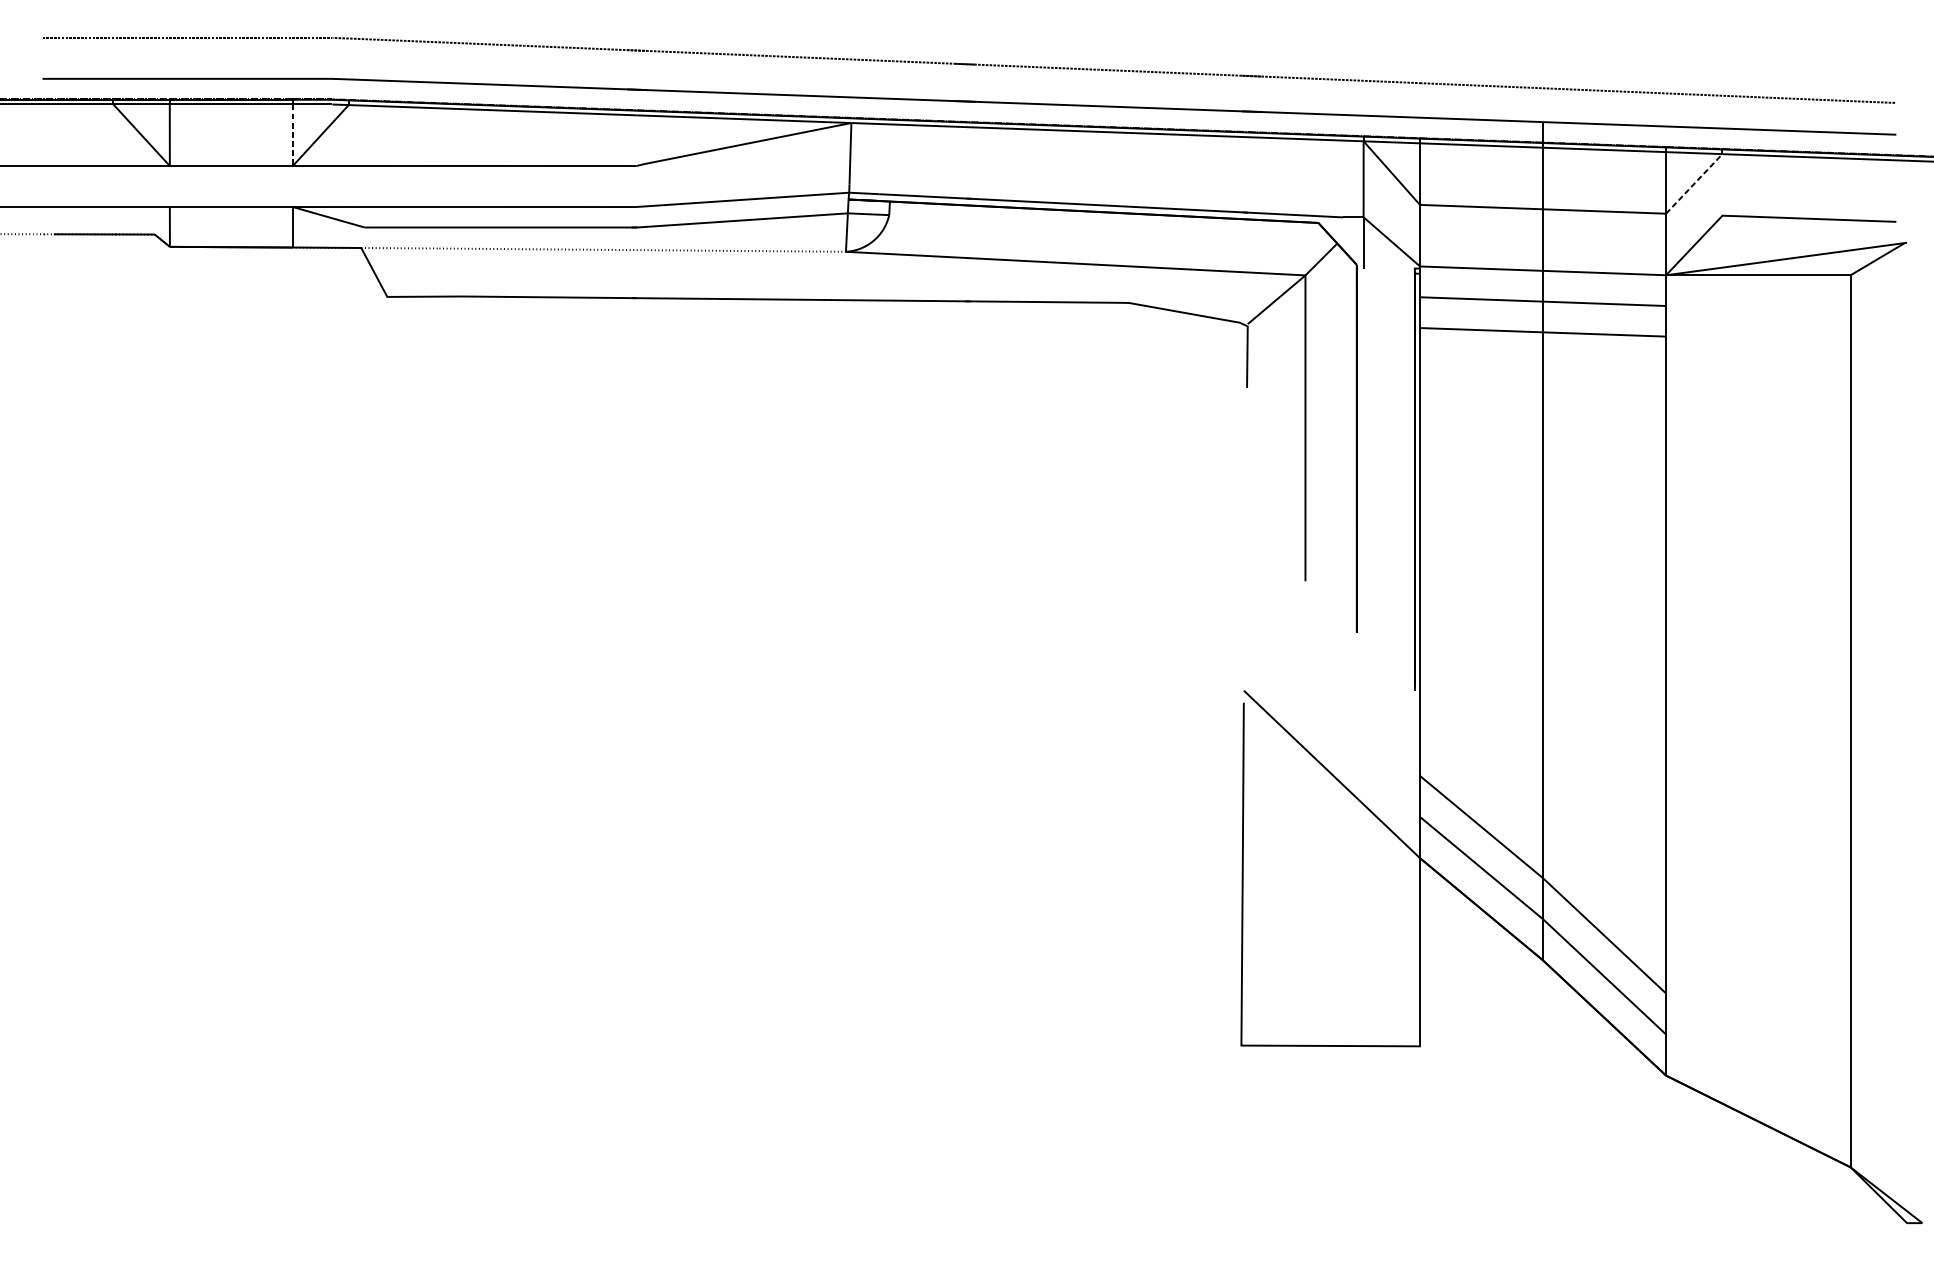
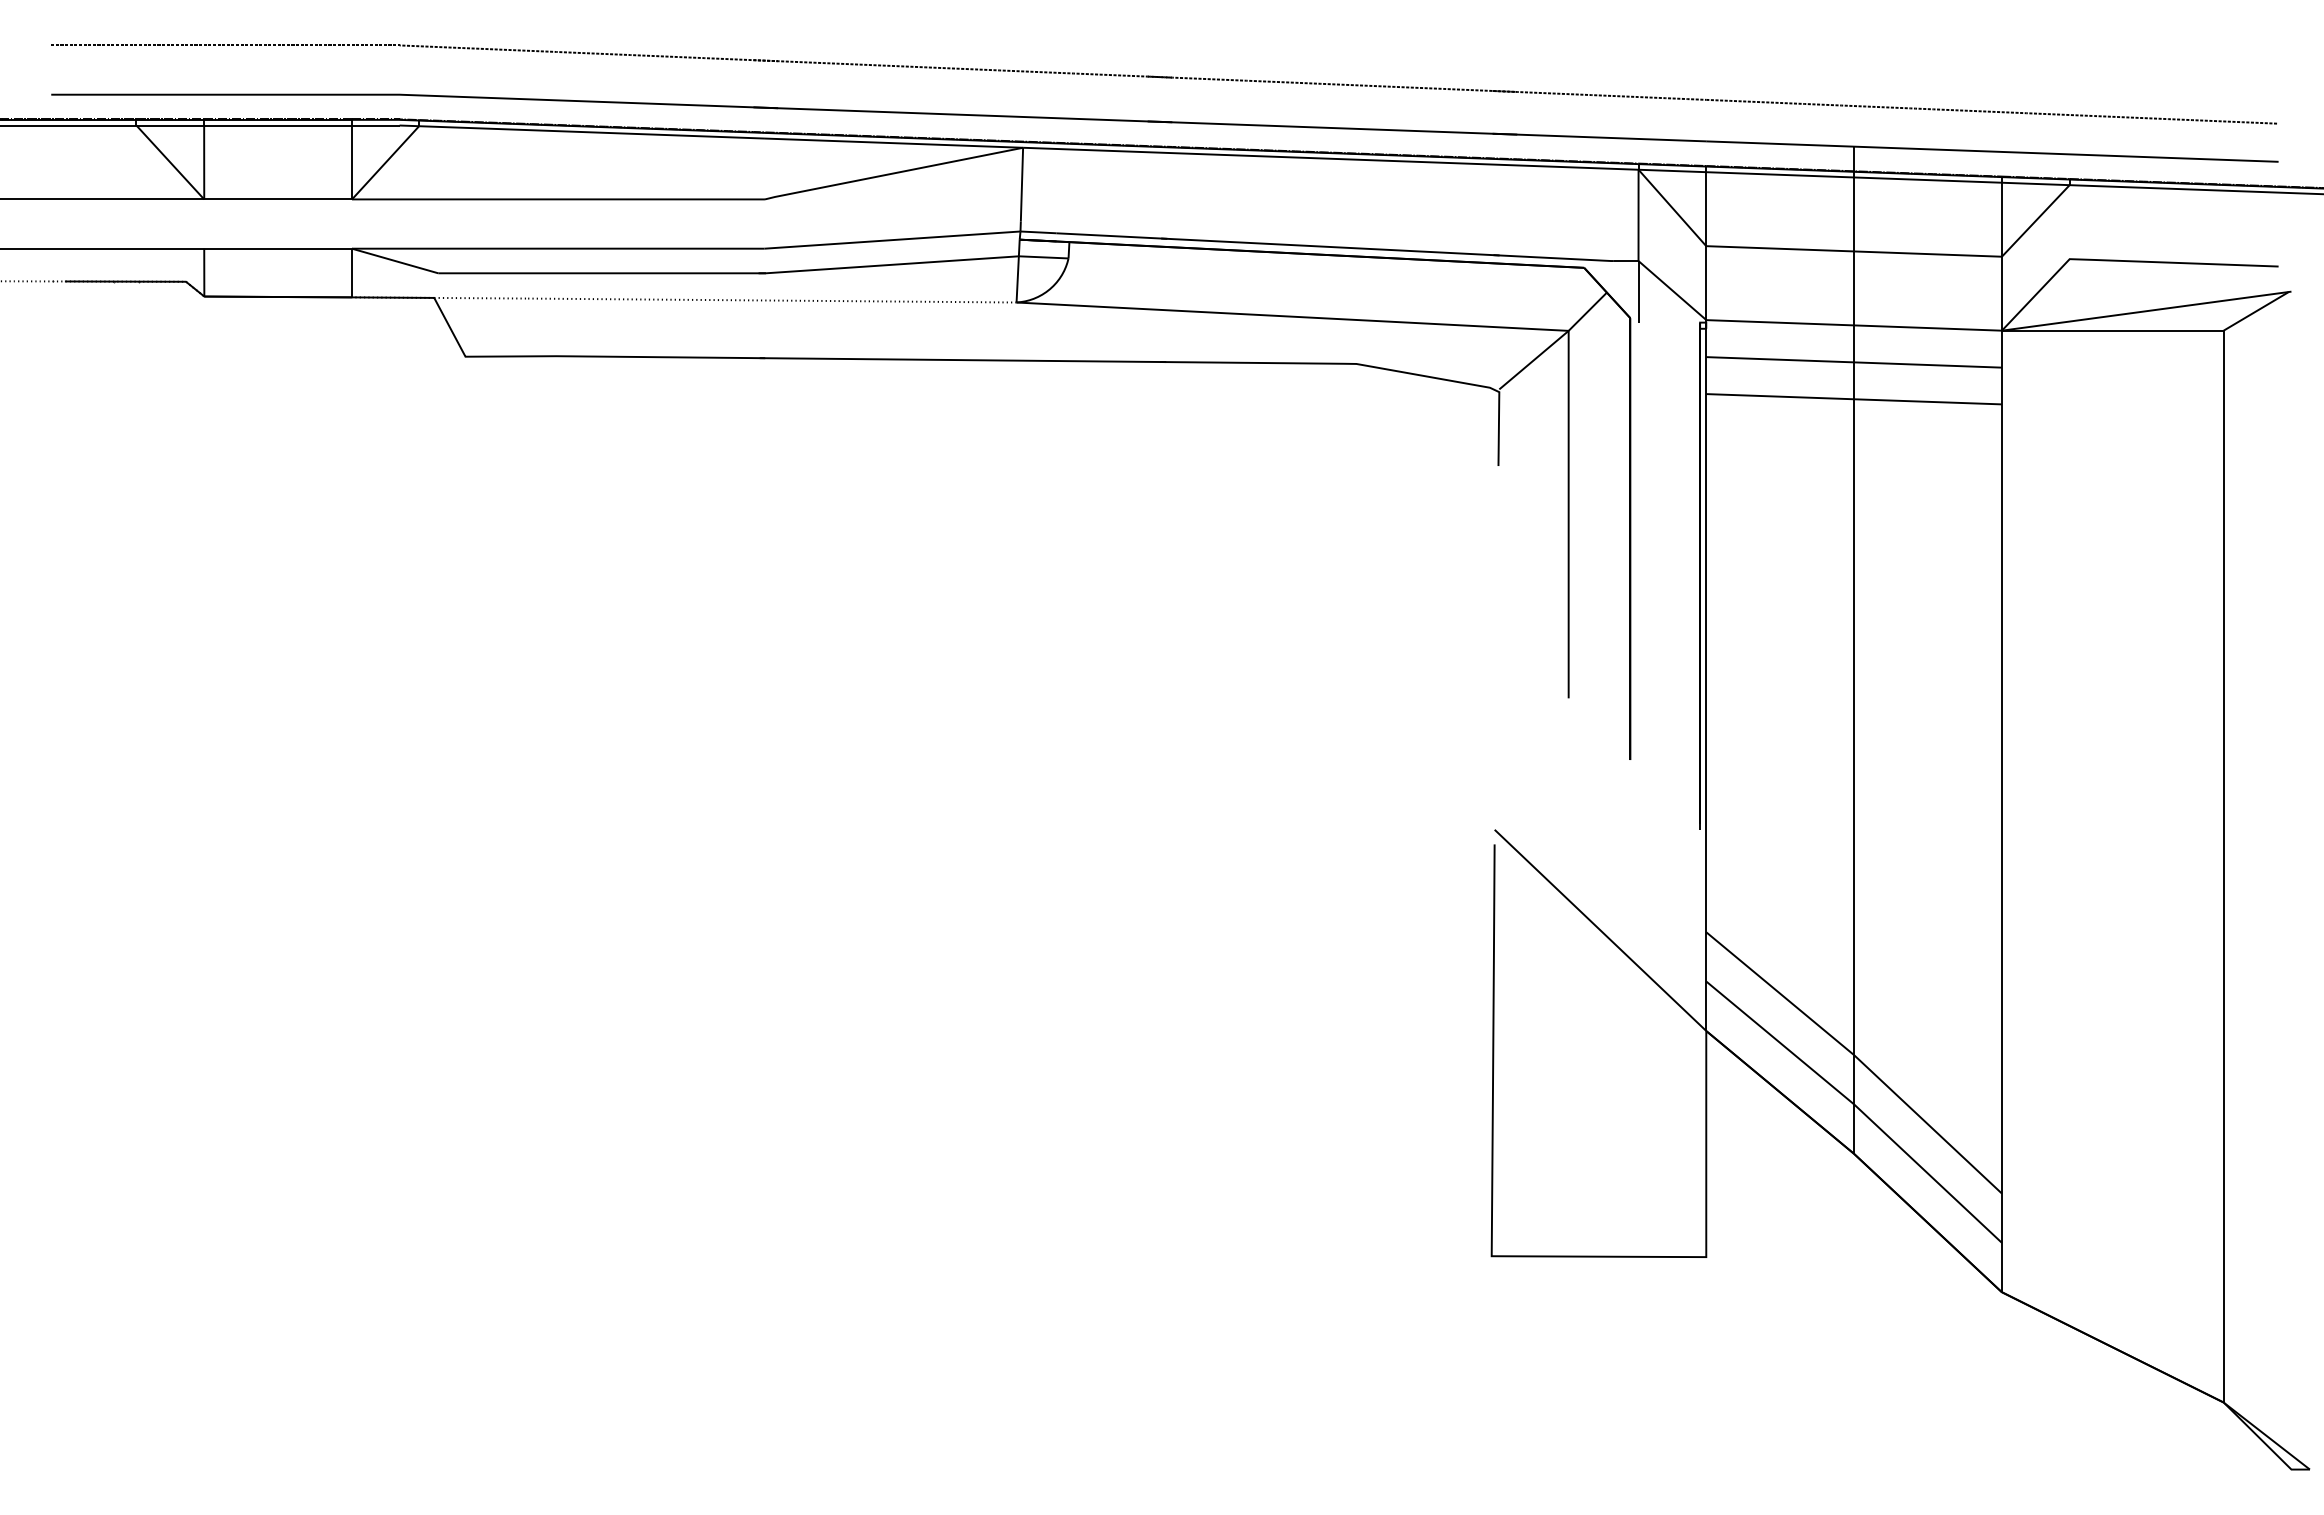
line: (293, 135) -> (352, 162), dashed -> solid
line: (1694, 183) -> (2036, 220), dashed -> solid

